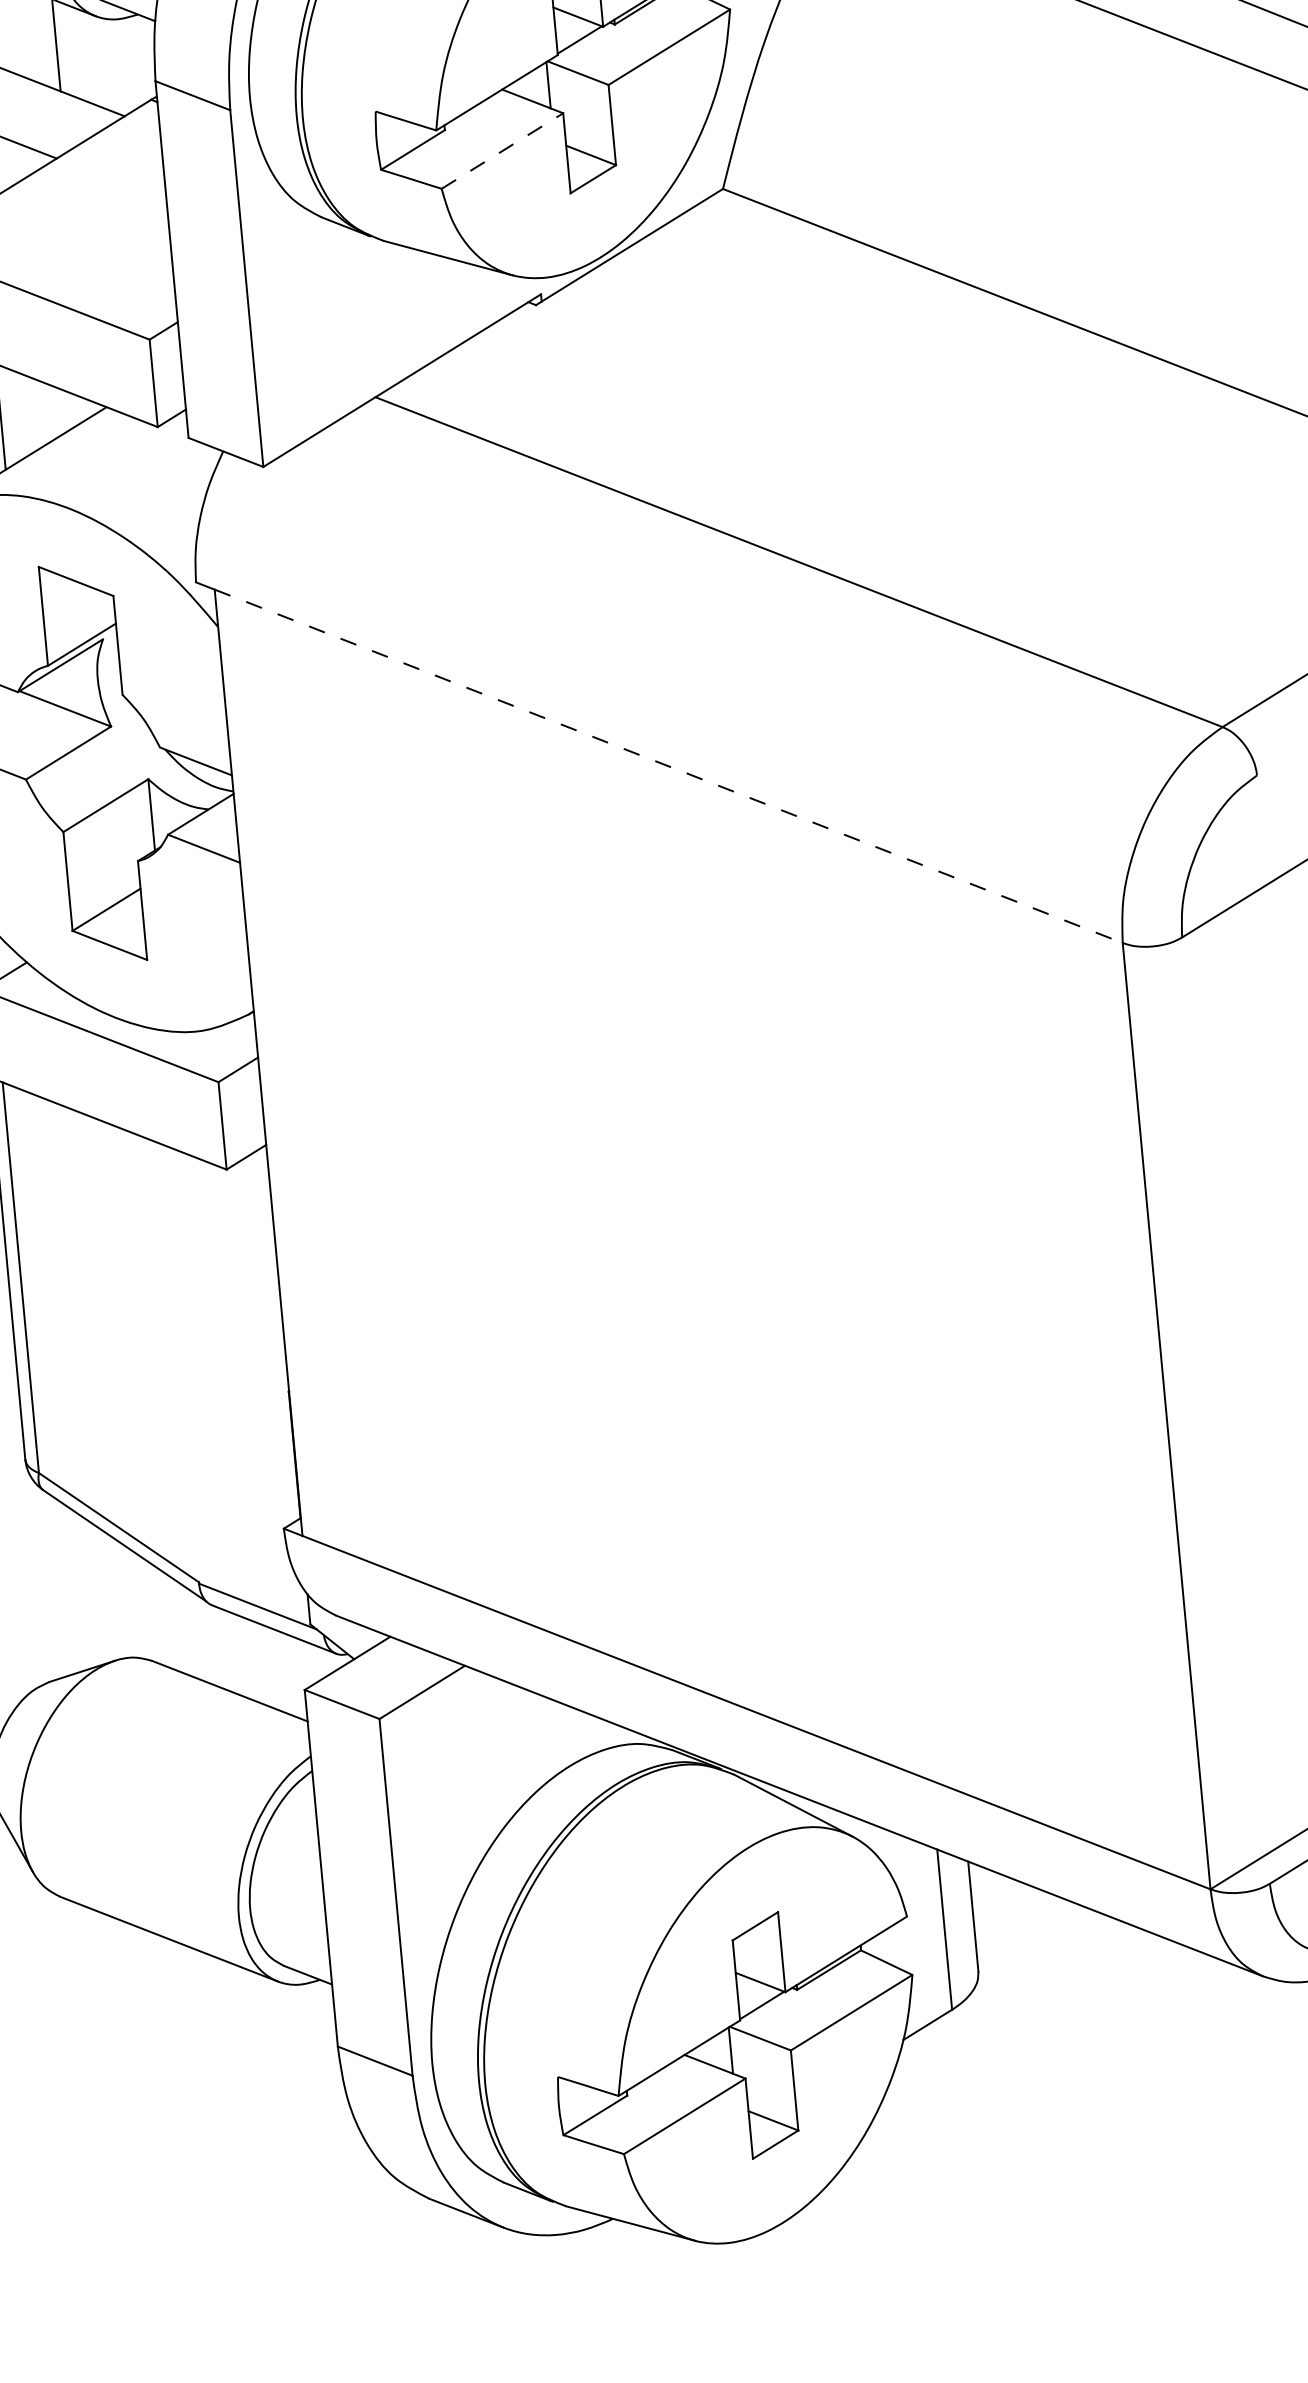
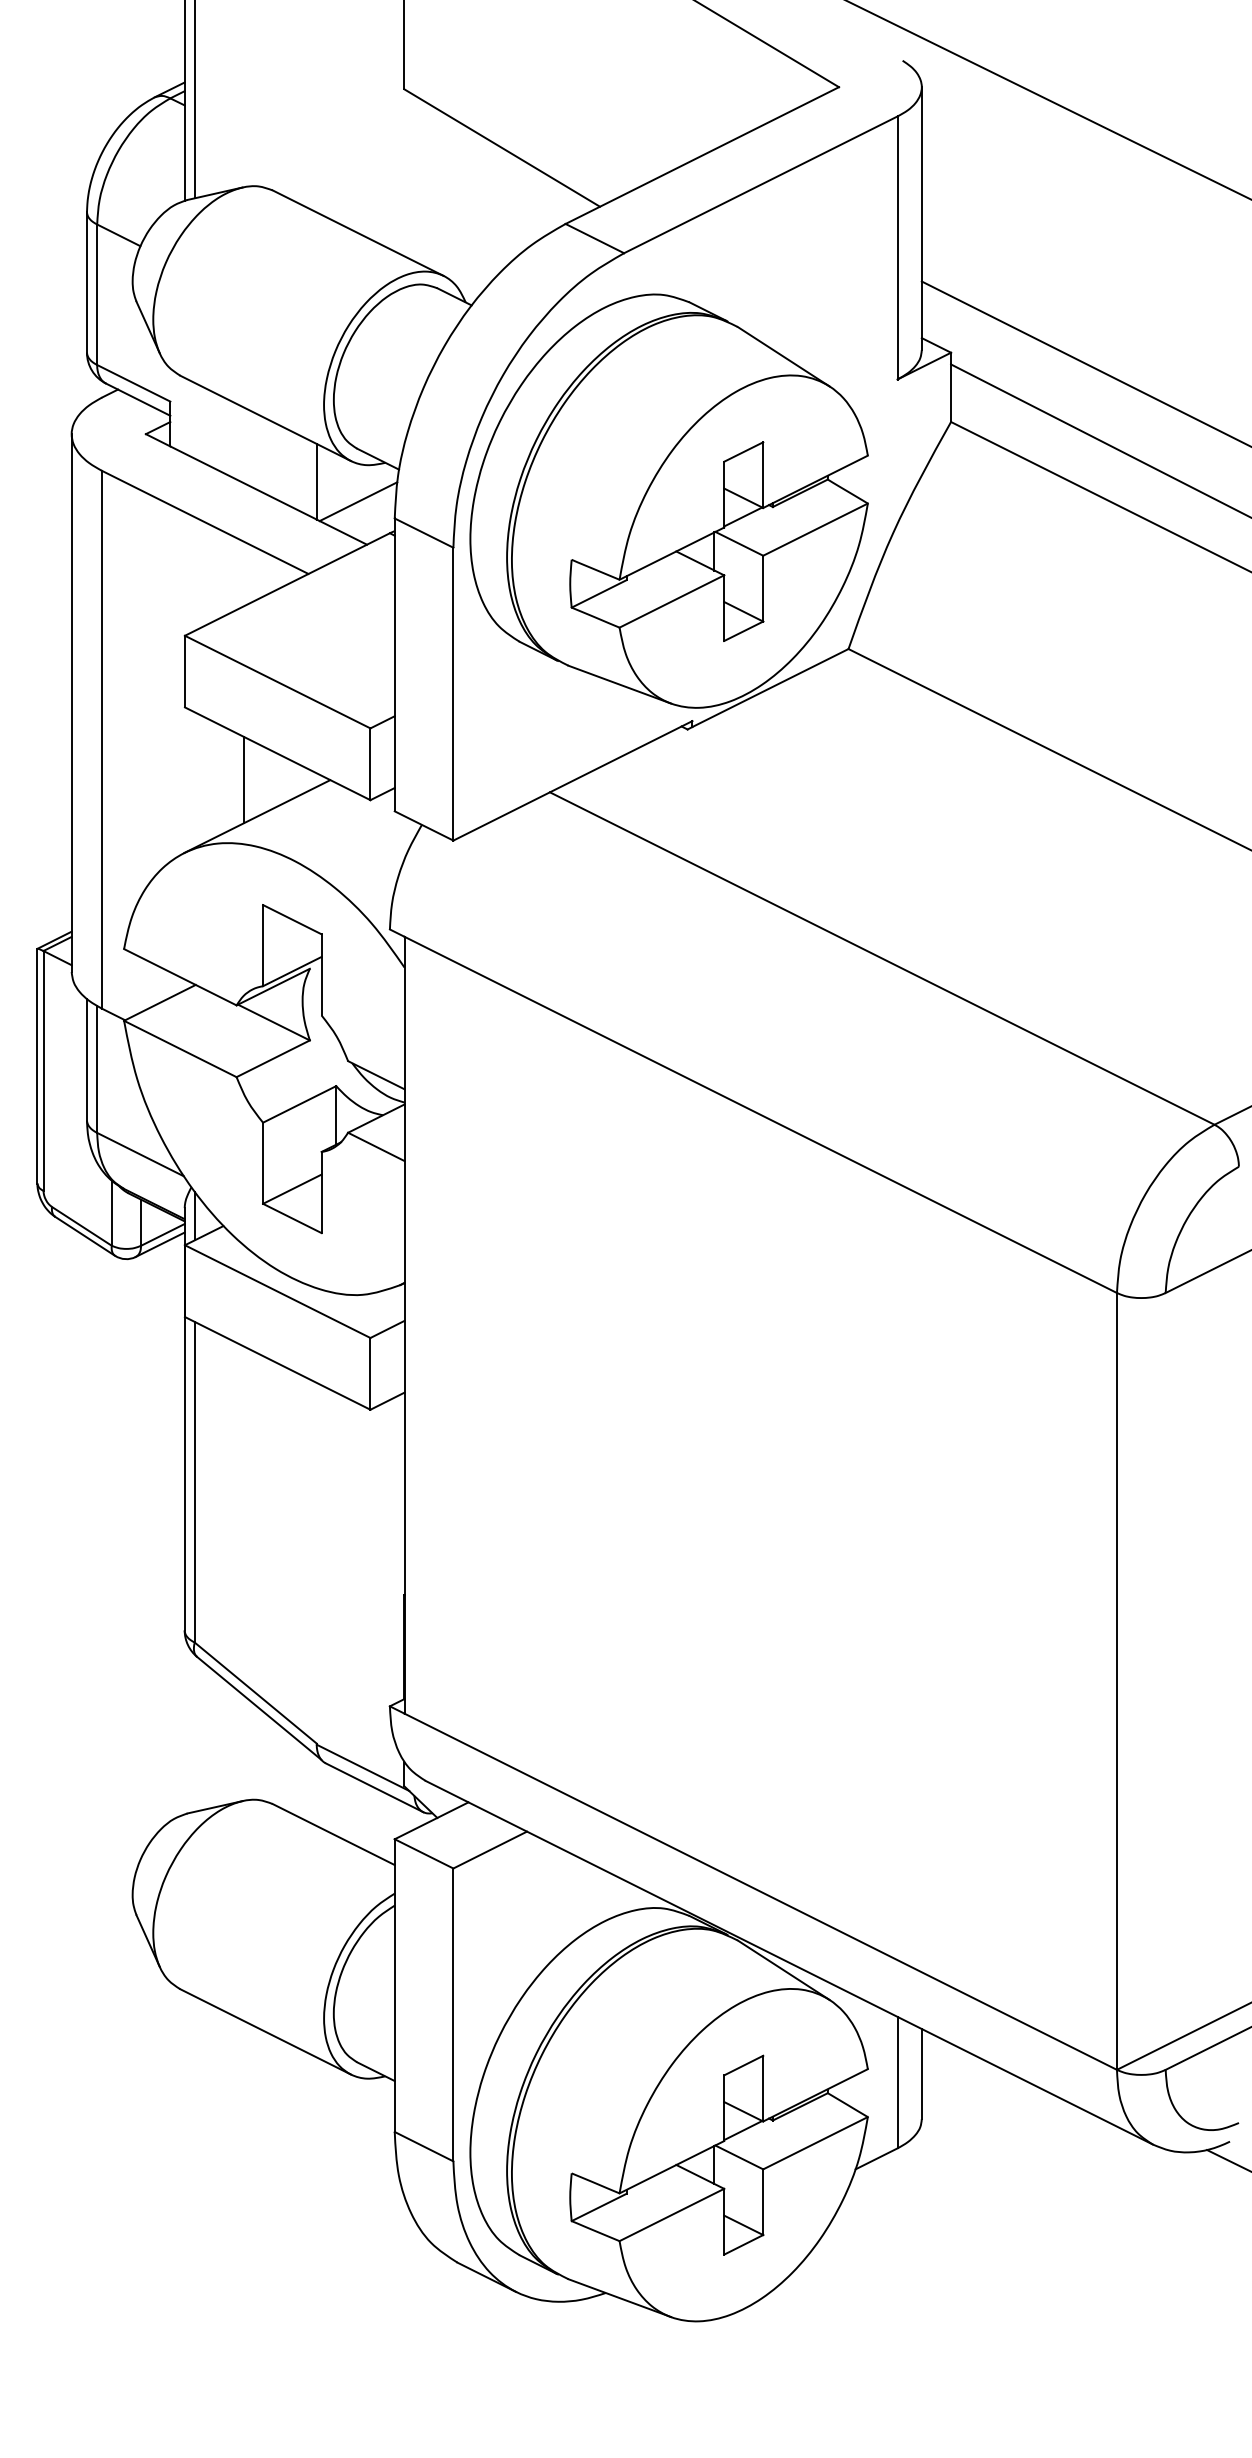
line: (109, 64) -> (358, 501), added
line: (503, 150) -> (672, 601), dashed -> solid
line: (669, 766) -> (761, 1115), dashed -> solid

